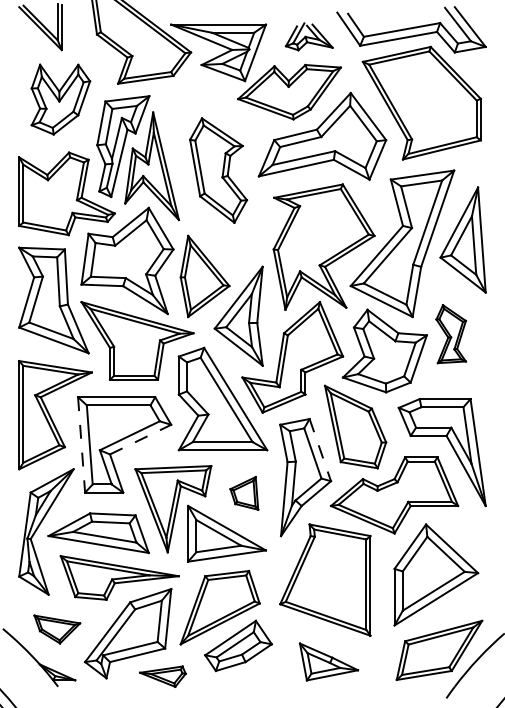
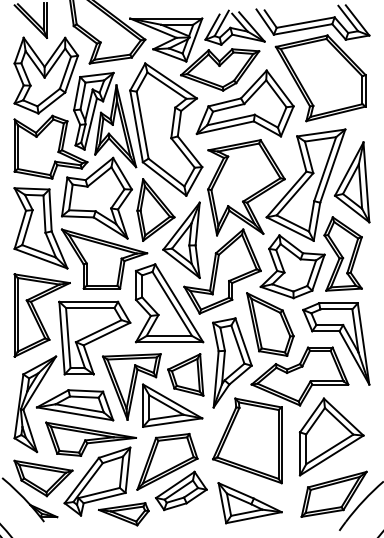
part: (309, 36) -> (235, 27), size x1.67
part: (60, 99) -> (46, 75), size x1.43
part: (218, 170) -> (166, 129), size x1.67
part: (450, 333) -> (342, 253), size x1.67
line: (141, 439) -> (107, 334), dashed -> solid
line: (81, 444) -> (61, 337), dashed -> solid
line: (320, 450) -> (243, 342), dashed -> solid
part: (244, 493) -> (185, 375), size x1.67
part: (57, 629) -> (43, 478), size x1.67
part: (328, 661) -> (249, 502), size x1.43
part: (162, 676) -> (123, 514), size x1.43

